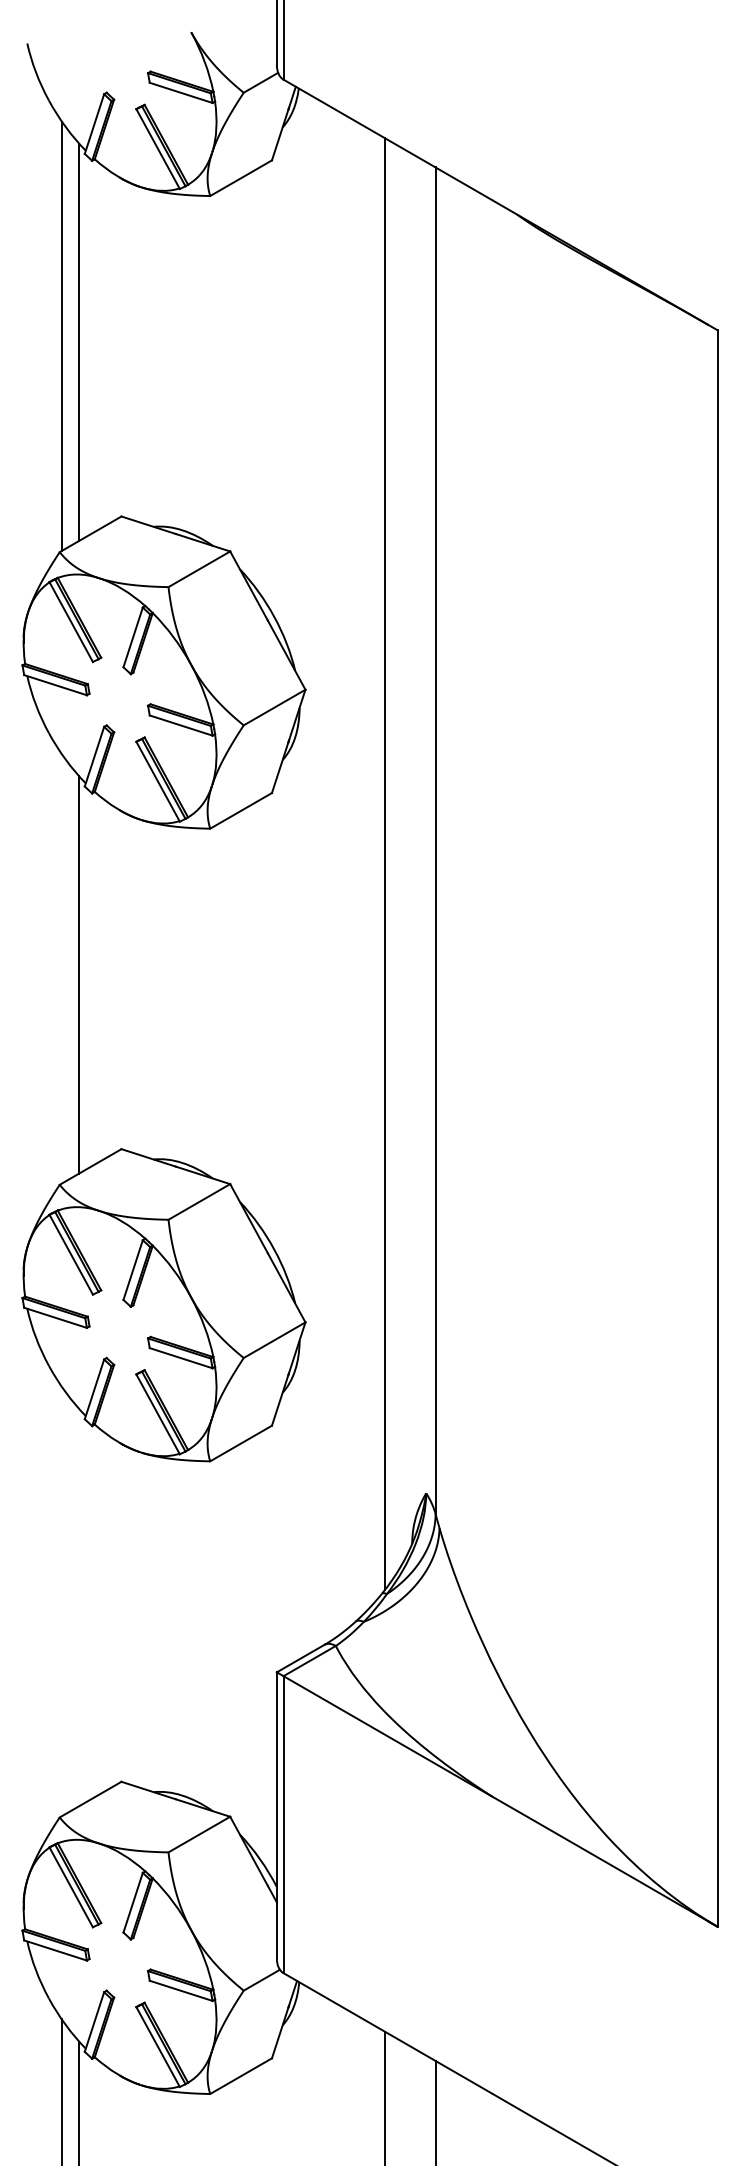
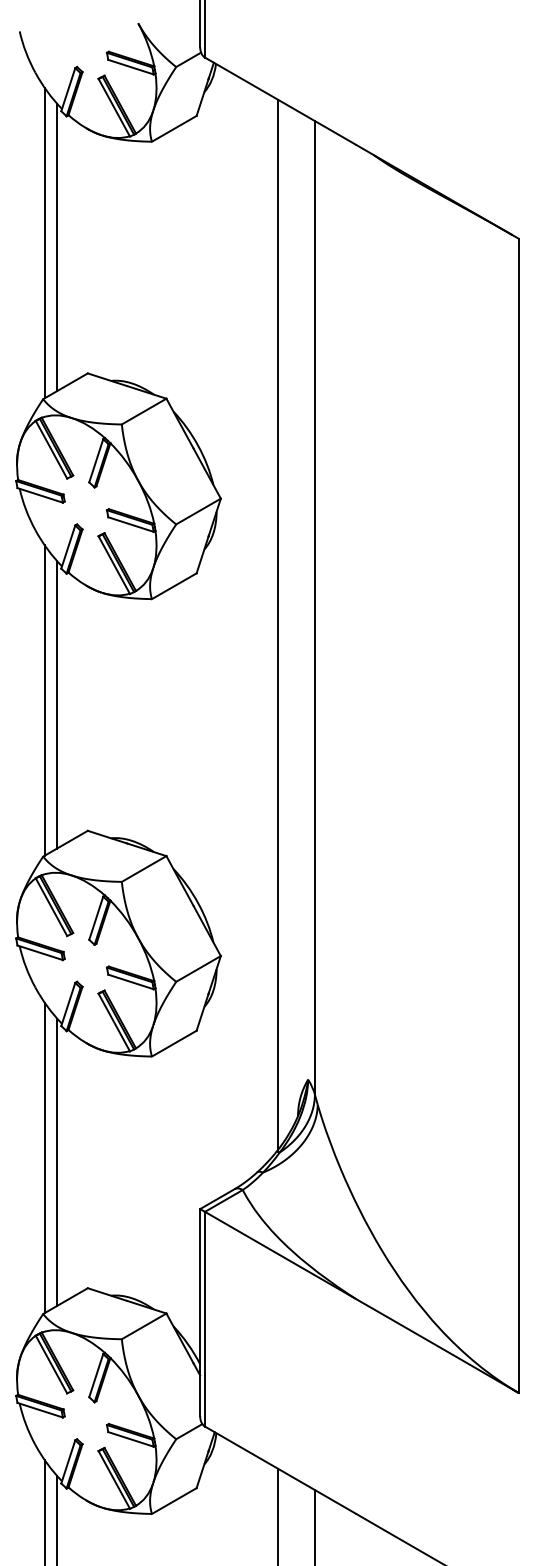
line: (61, 968) -> (44, 700), added
line: (61, 1601) -> (44, 1157), added
line: (79, 1607) -> (57, 1162), added

